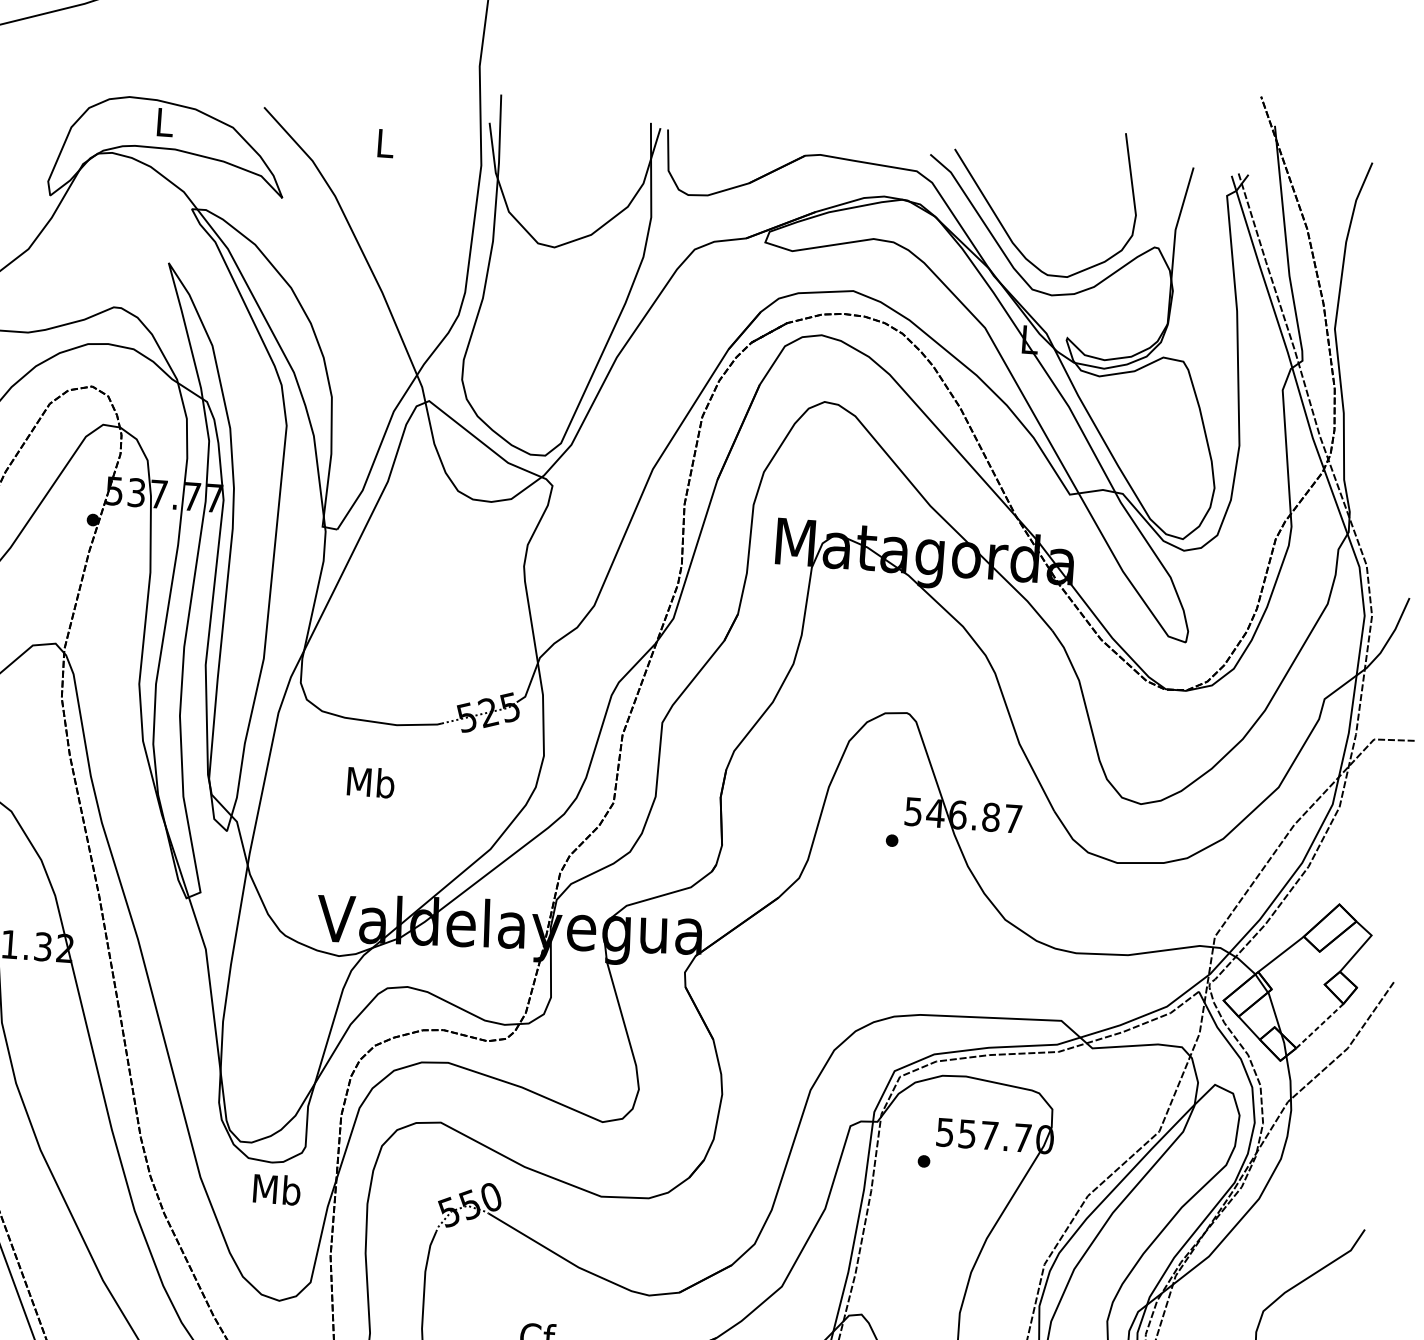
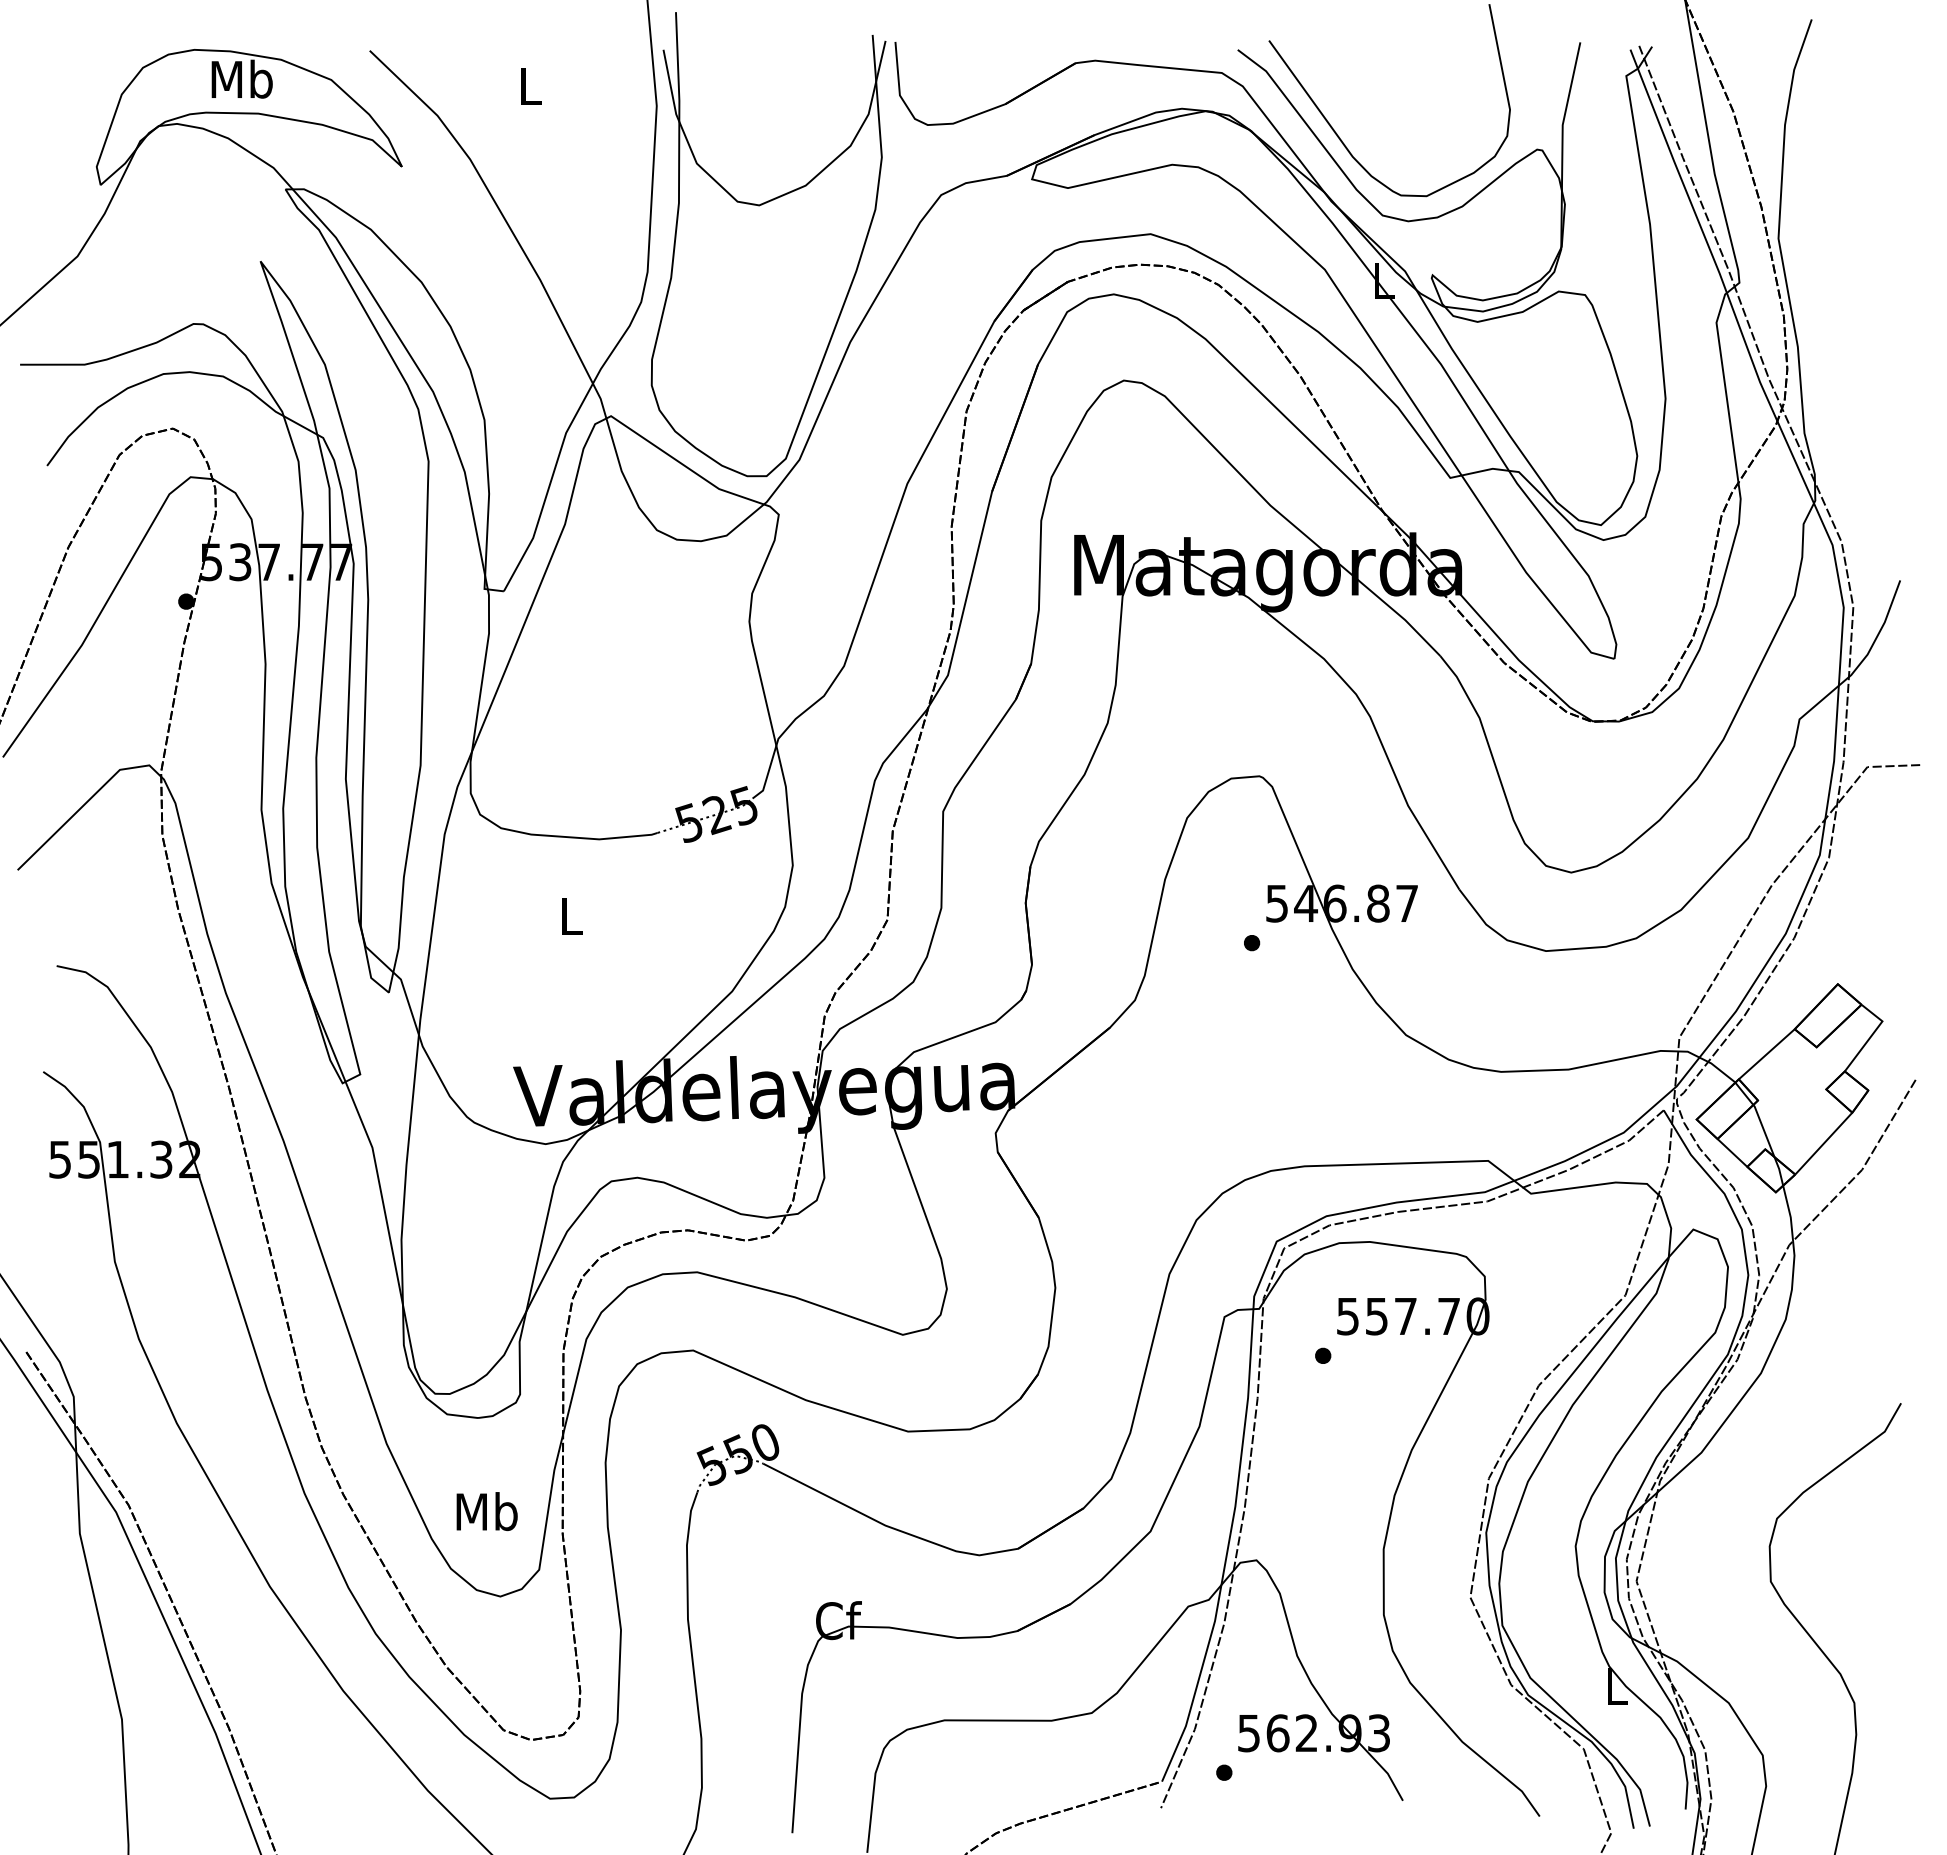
text: (164, 121) -> (241, 78), L -> Mb
text: (370, 782) -> (570, 915), Mb -> L
line: (1319, 1026) -> (1823, 1144), dashed -> solid
text: (276, 1189) -> (486, 1511), moved

